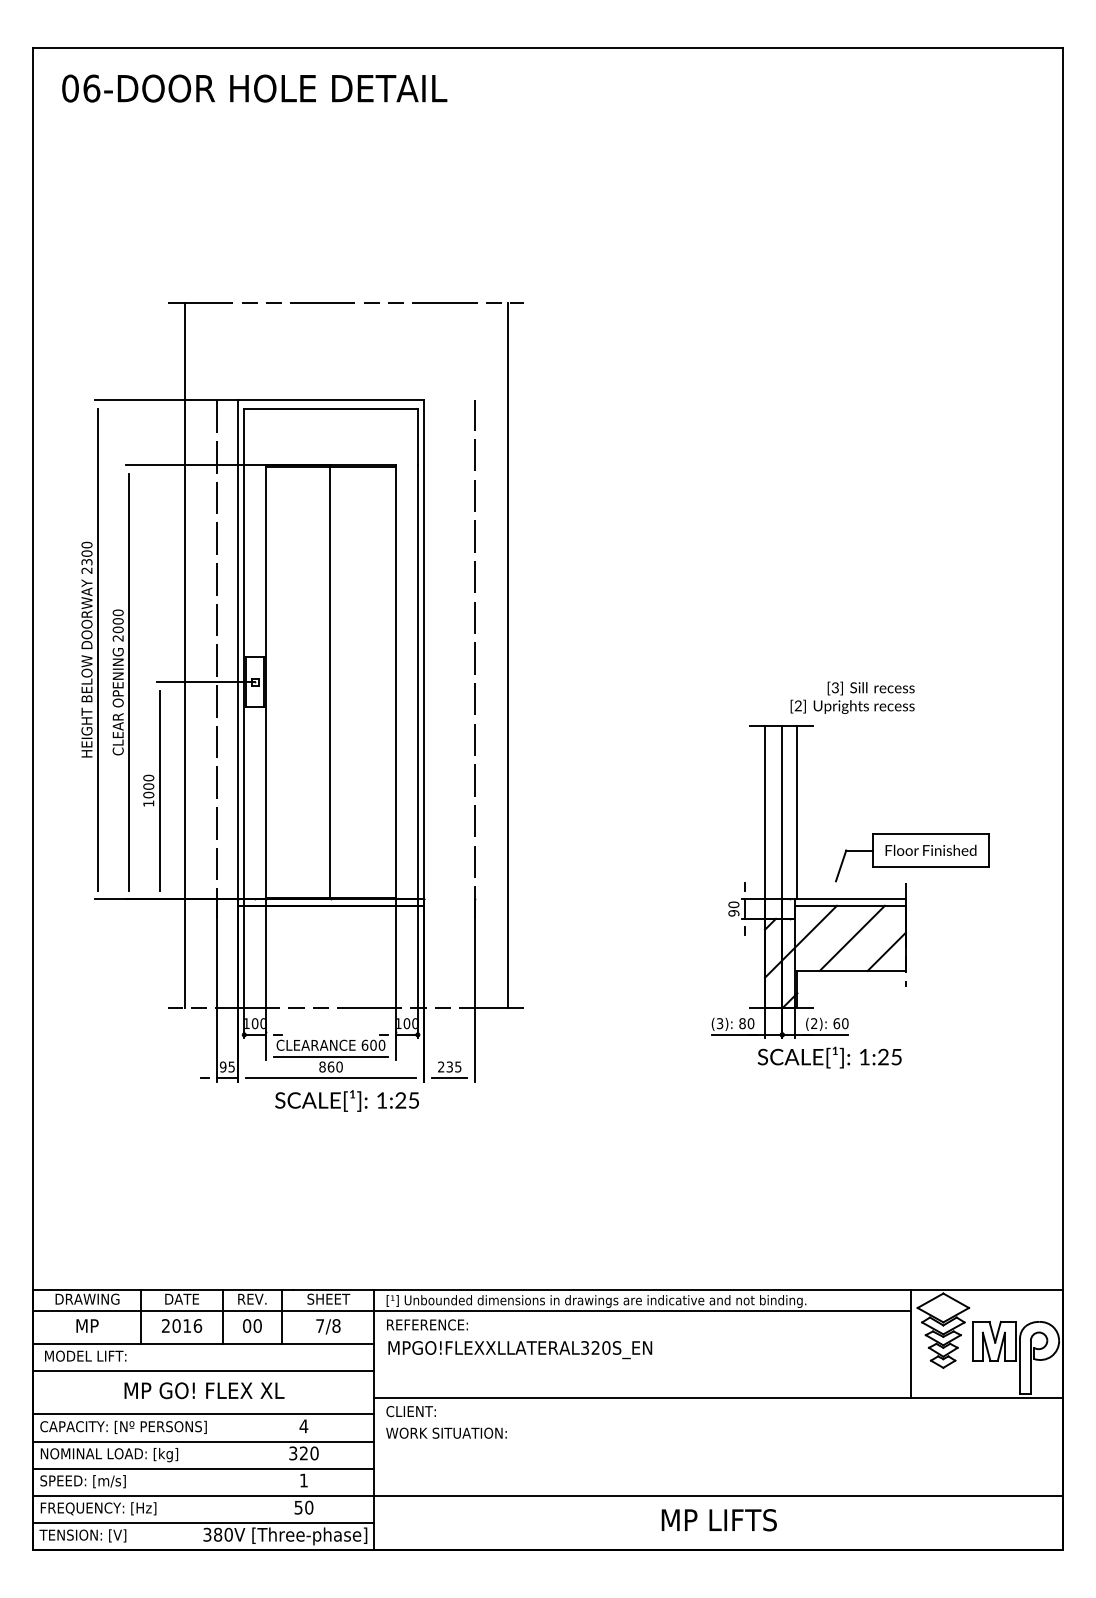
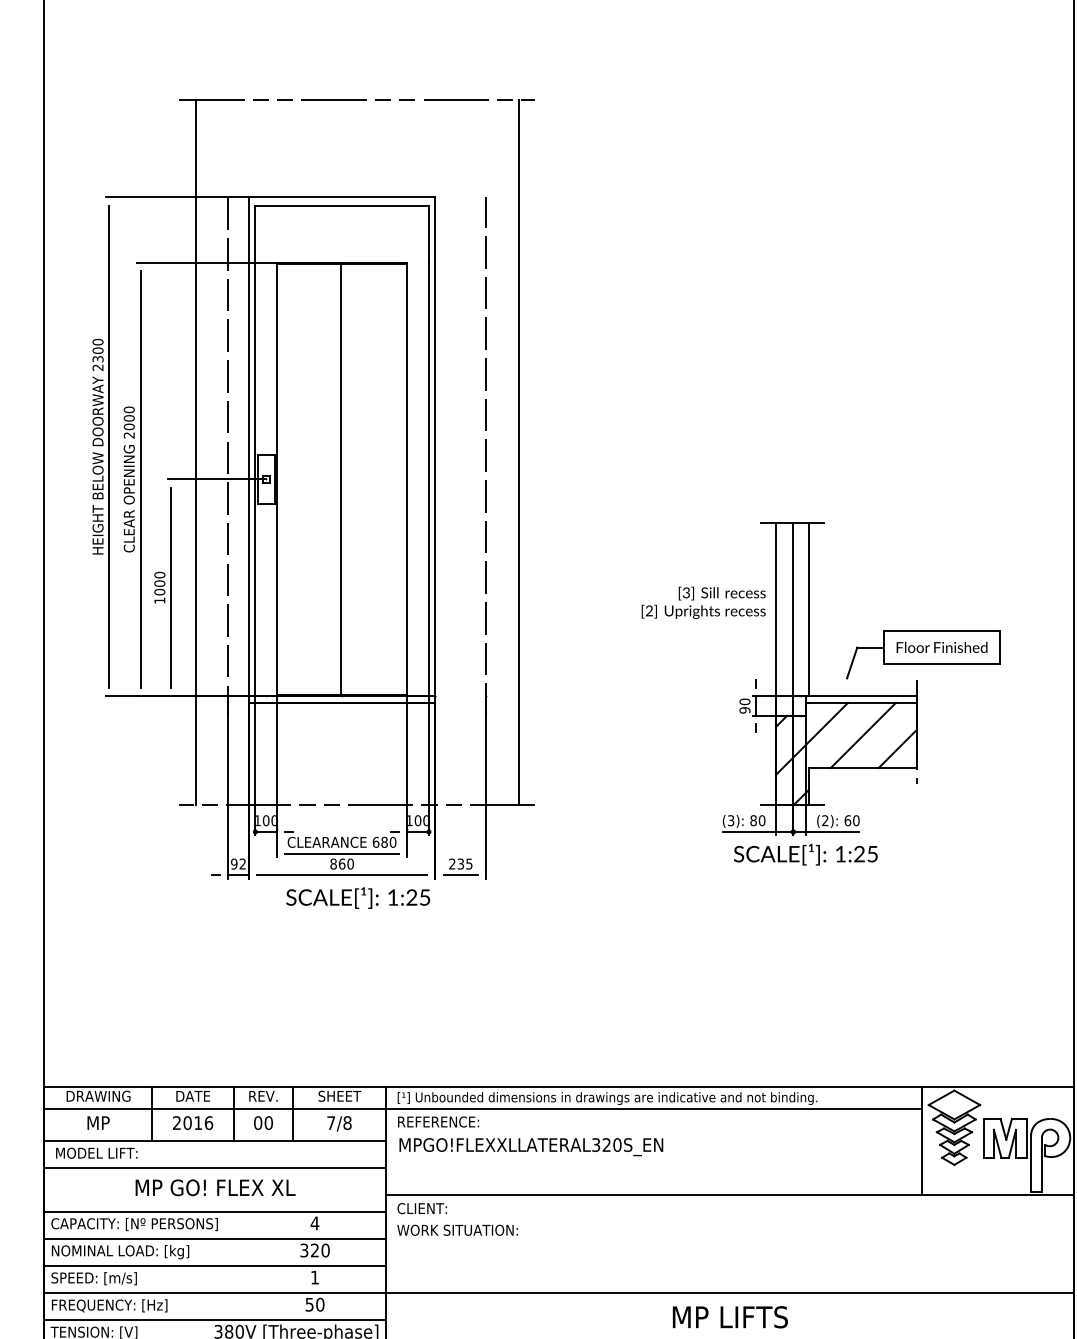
text: (852, 697) -> (703, 602), moved
text: (373, 1045) -> (384, 842), 600 -> 680
text: (829, 1057) -> (805, 854), moved
text: (231, 1066) -> (242, 863), 95 -> 92

